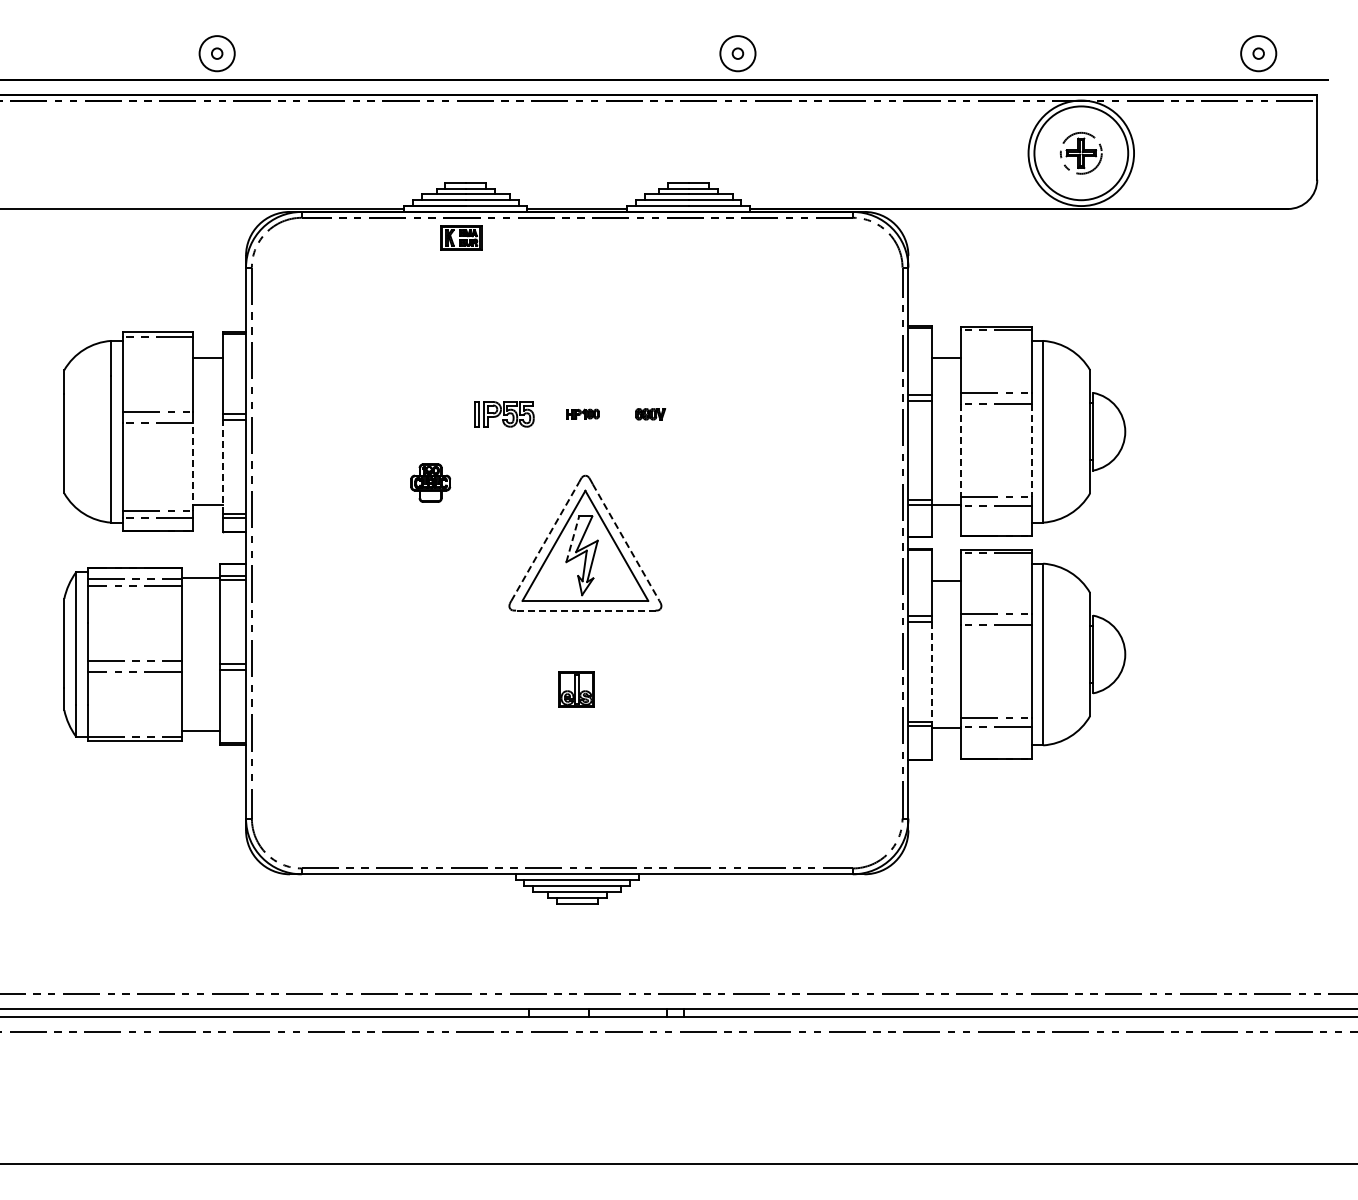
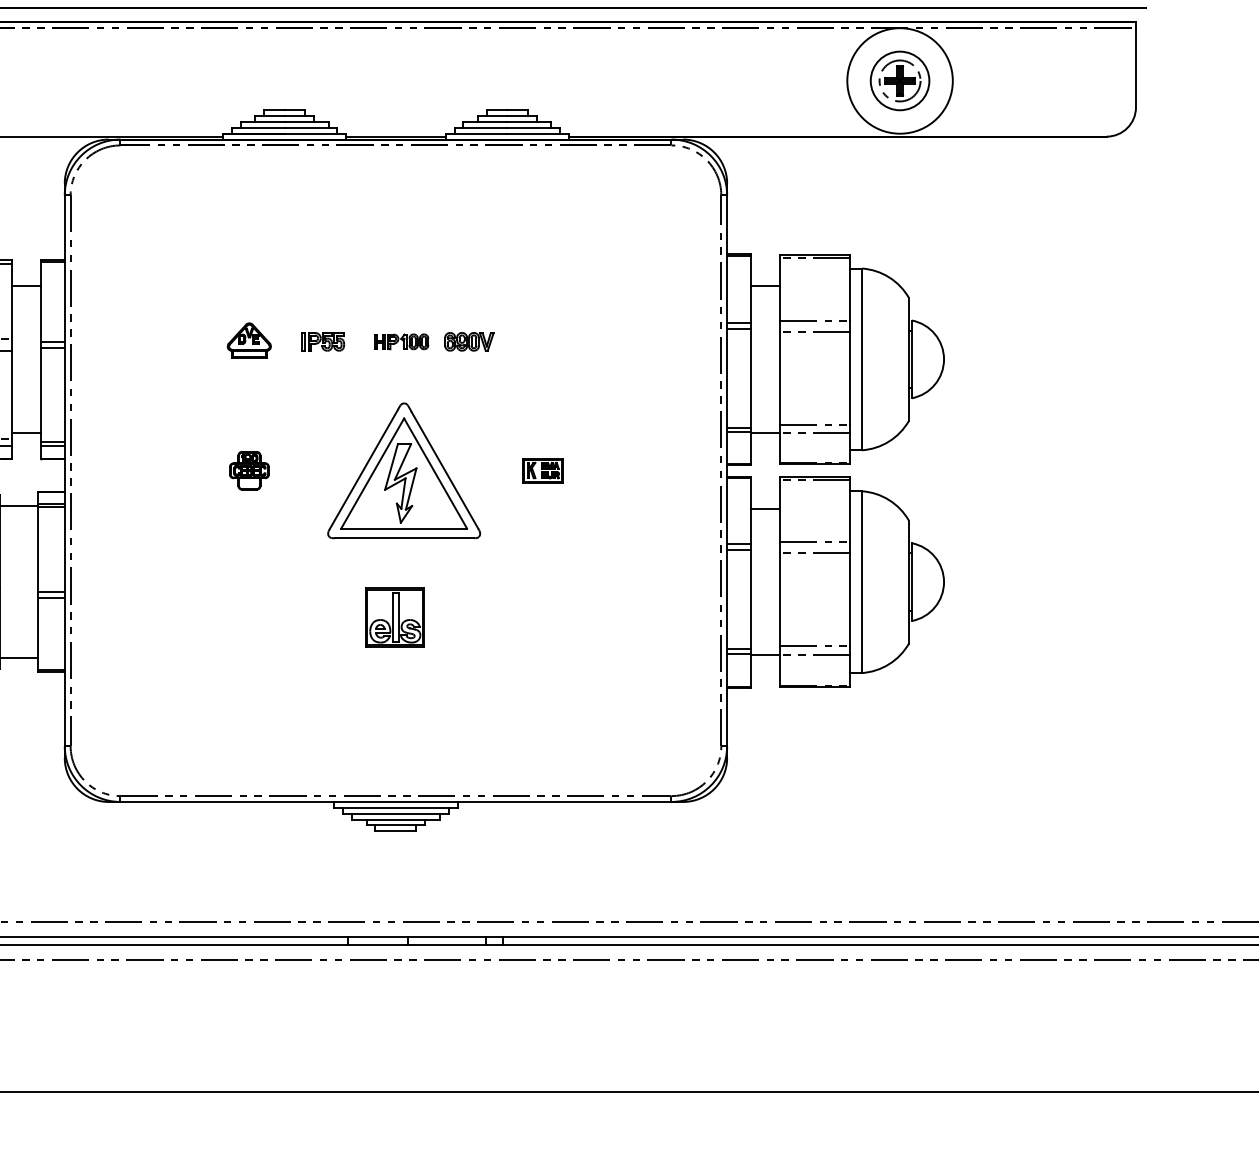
circle: (1081, 153) -> (900, 81), size x0.62
part: (461, 237) -> (543, 470), moved
part: (430, 412) -> (249, 340), added
part: (504, 413) -> (323, 341), size x0.71
part: (582, 413) -> (401, 341), size x1.67
part: (650, 414) -> (469, 342), size x1.67
line: (961, 451) -> (780, 379), dashed -> solid
line: (1031, 451) -> (850, 379), dashed -> solid
line: (193, 467) -> (12, 395), dashed -> solid
line: (222, 467) -> (41, 395), dashed -> solid
part: (430, 482) -> (249, 470), moved
line: (572, 539) -> (391, 467), dashed -> solid
line: (545, 541) -> (364, 469), dashed -> solid
line: (626, 542) -> (445, 470), dashed -> solid
line: (585, 610) -> (404, 538), dashed -> solid
line: (931, 671) -> (750, 599), dashed -> solid
part: (576, 689) -> (395, 617), size x1.67

